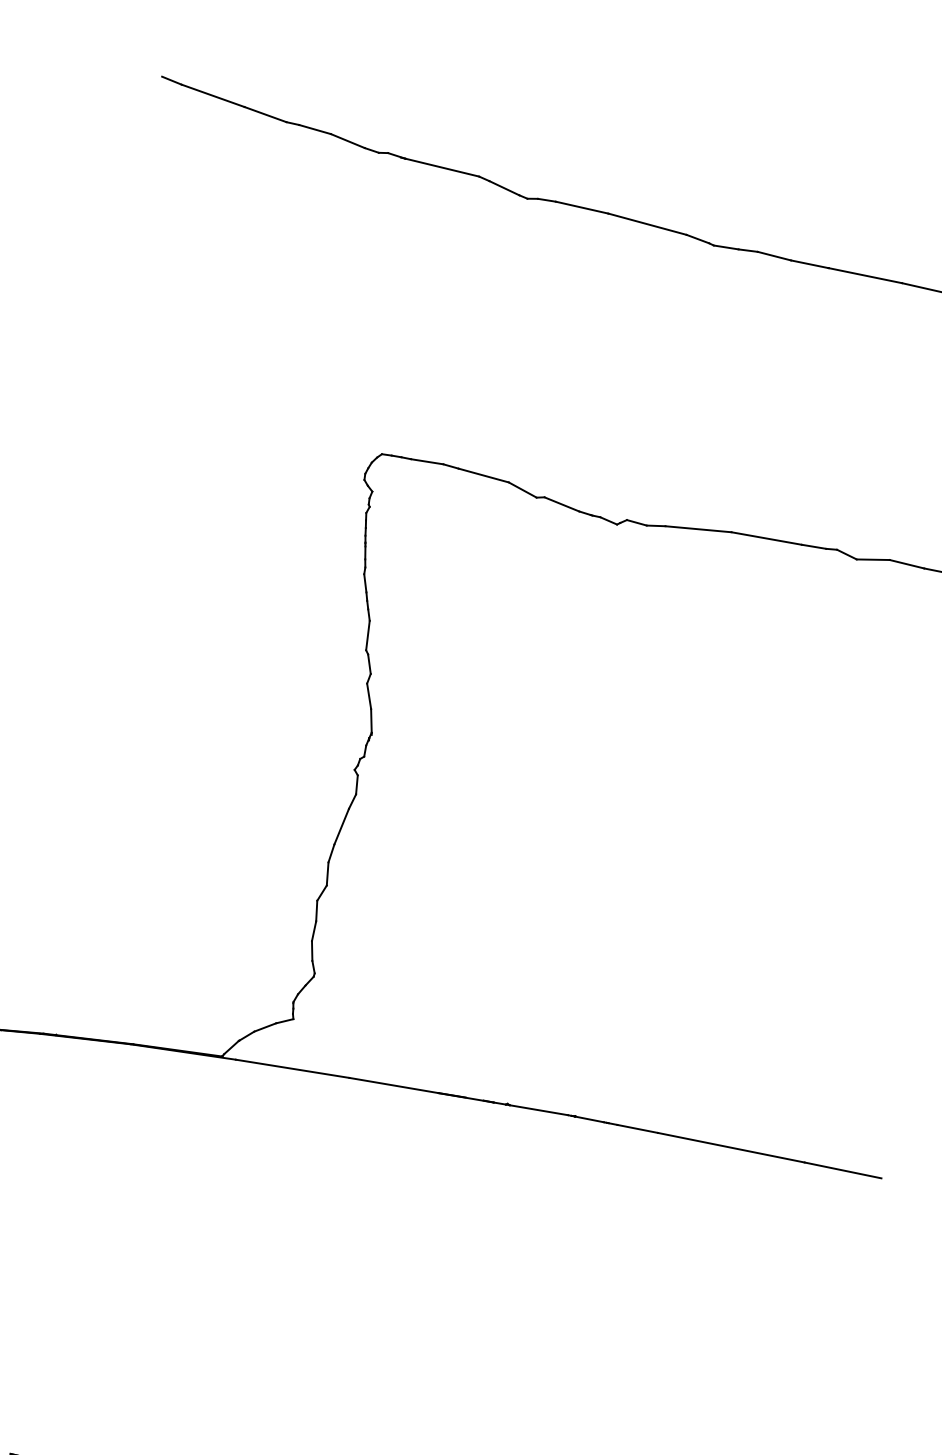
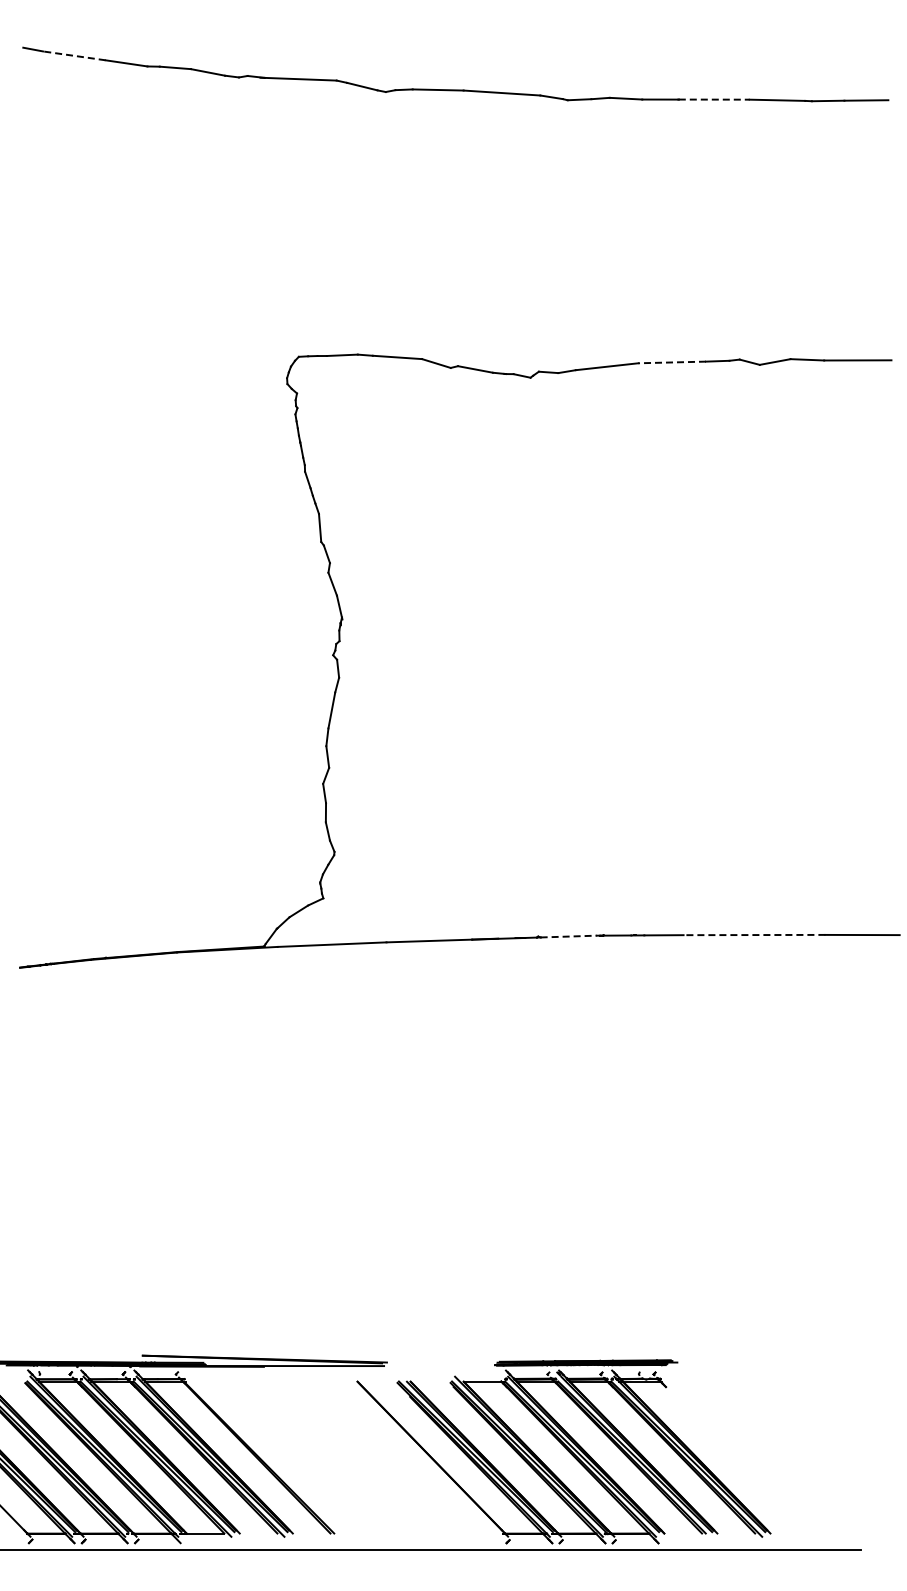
line: (213, 95) -> (74, 55), solid -> dashed
line: (865, 275) -> (714, 99), solid -> dashed
line: (767, 538) -> (672, 362), solid -> dashed
line: (539, 1110) -> (569, 936), solid -> dashed
line: (731, 1148) -> (754, 935), solid -> dashed

